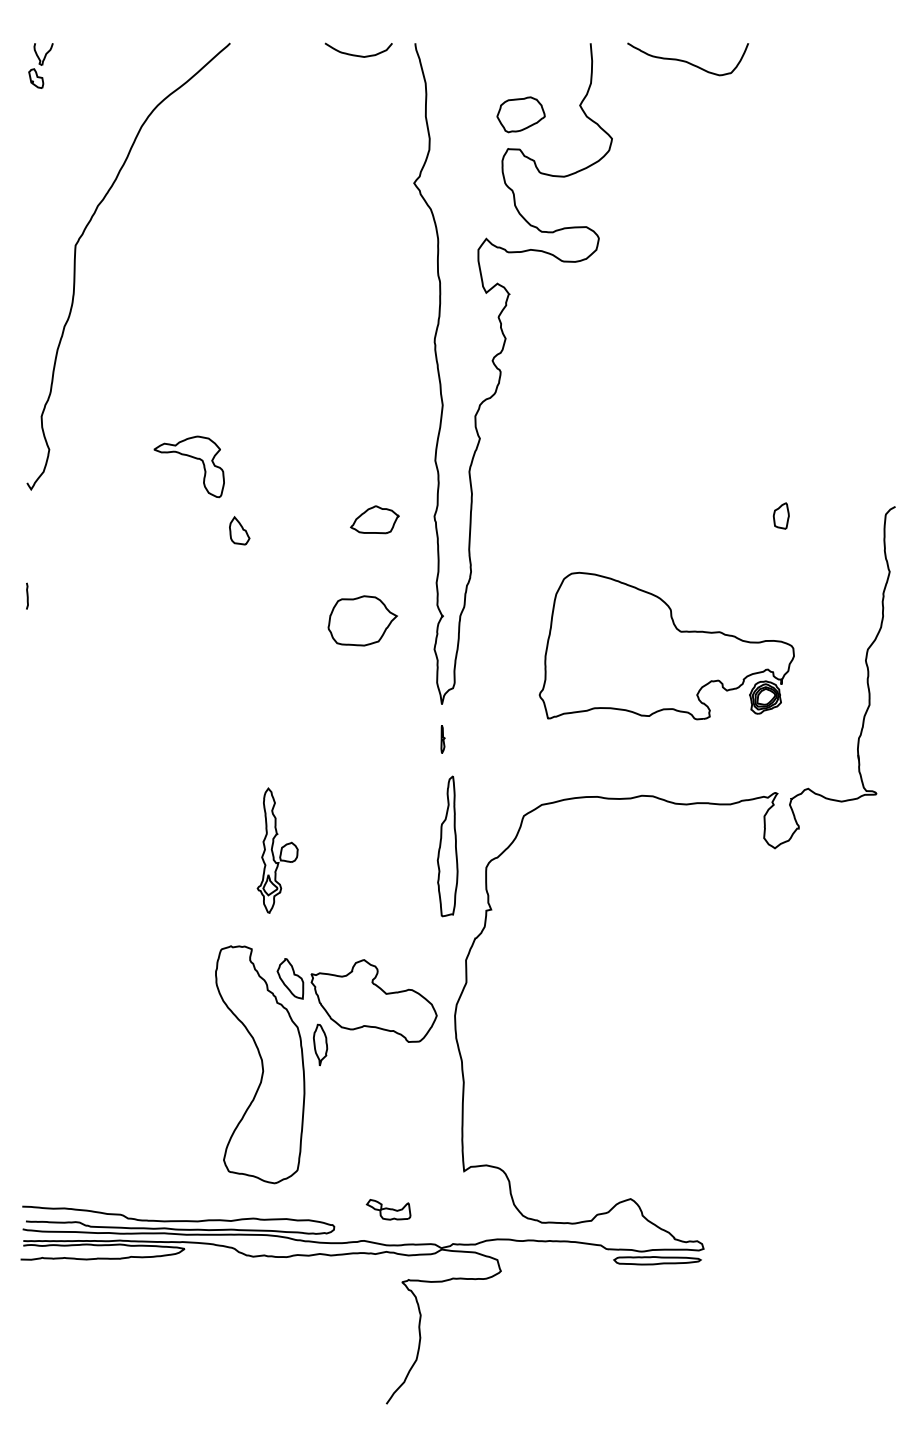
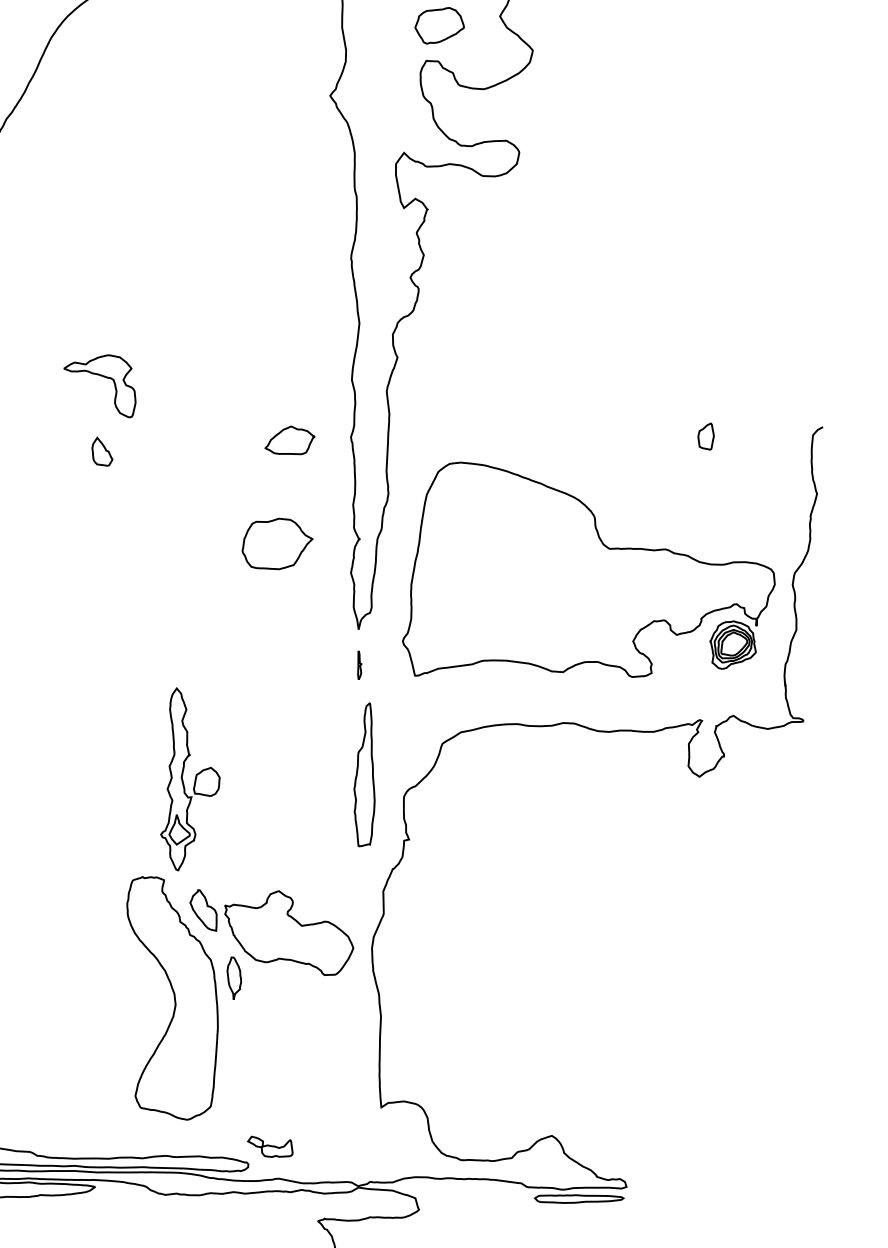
part: (239, 530) -> (102, 451), moved
part: (666, 645) -> (588, 569), size x1.43
part: (277, 850) -> (190, 779), size x1.43
part: (388, 1209) -> (270, 1146), moved

